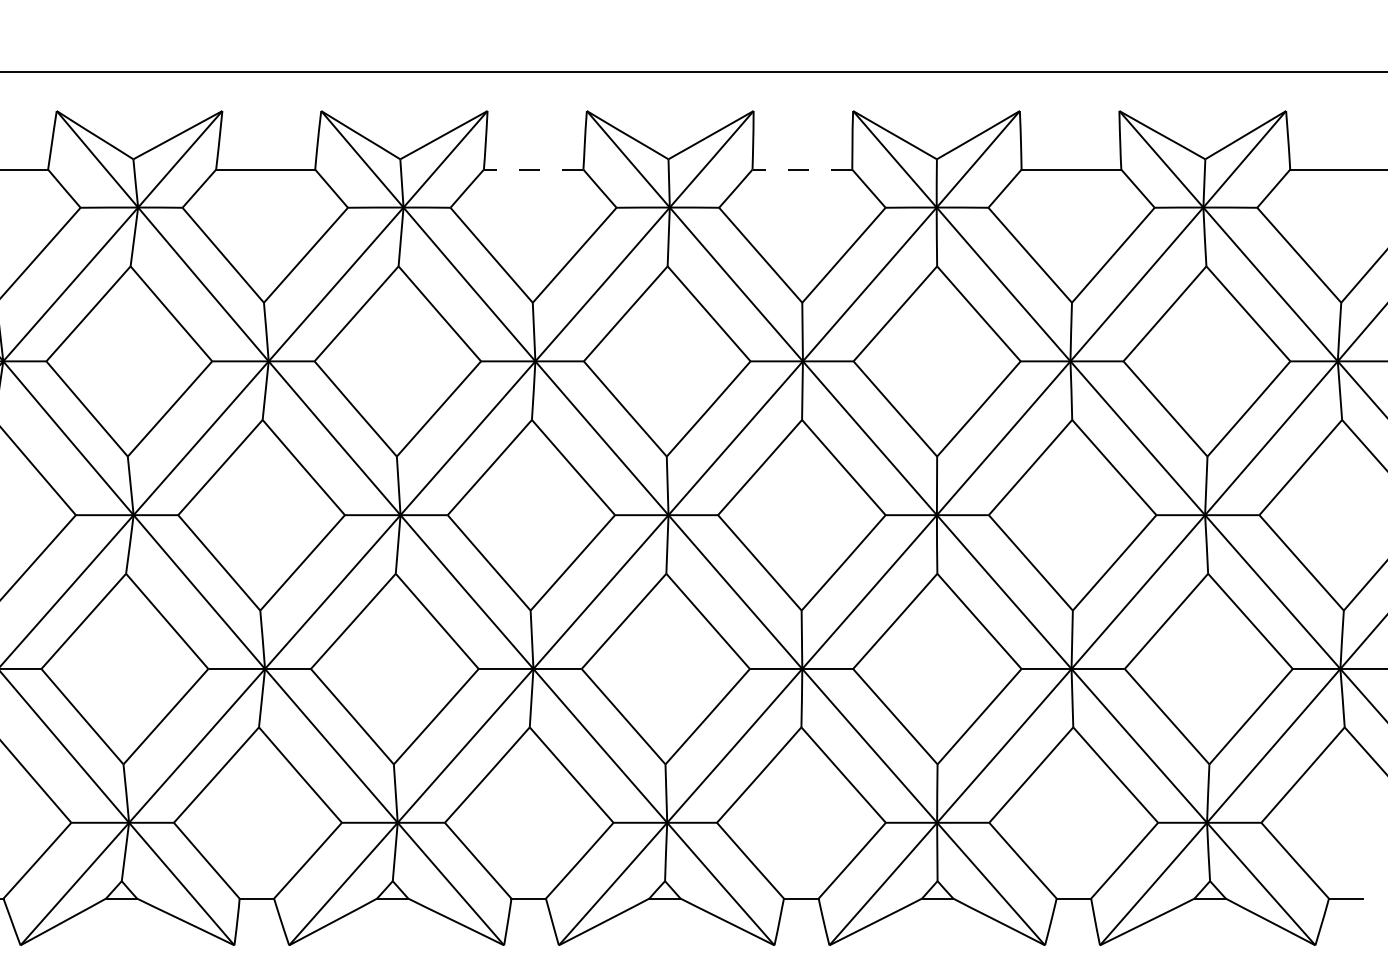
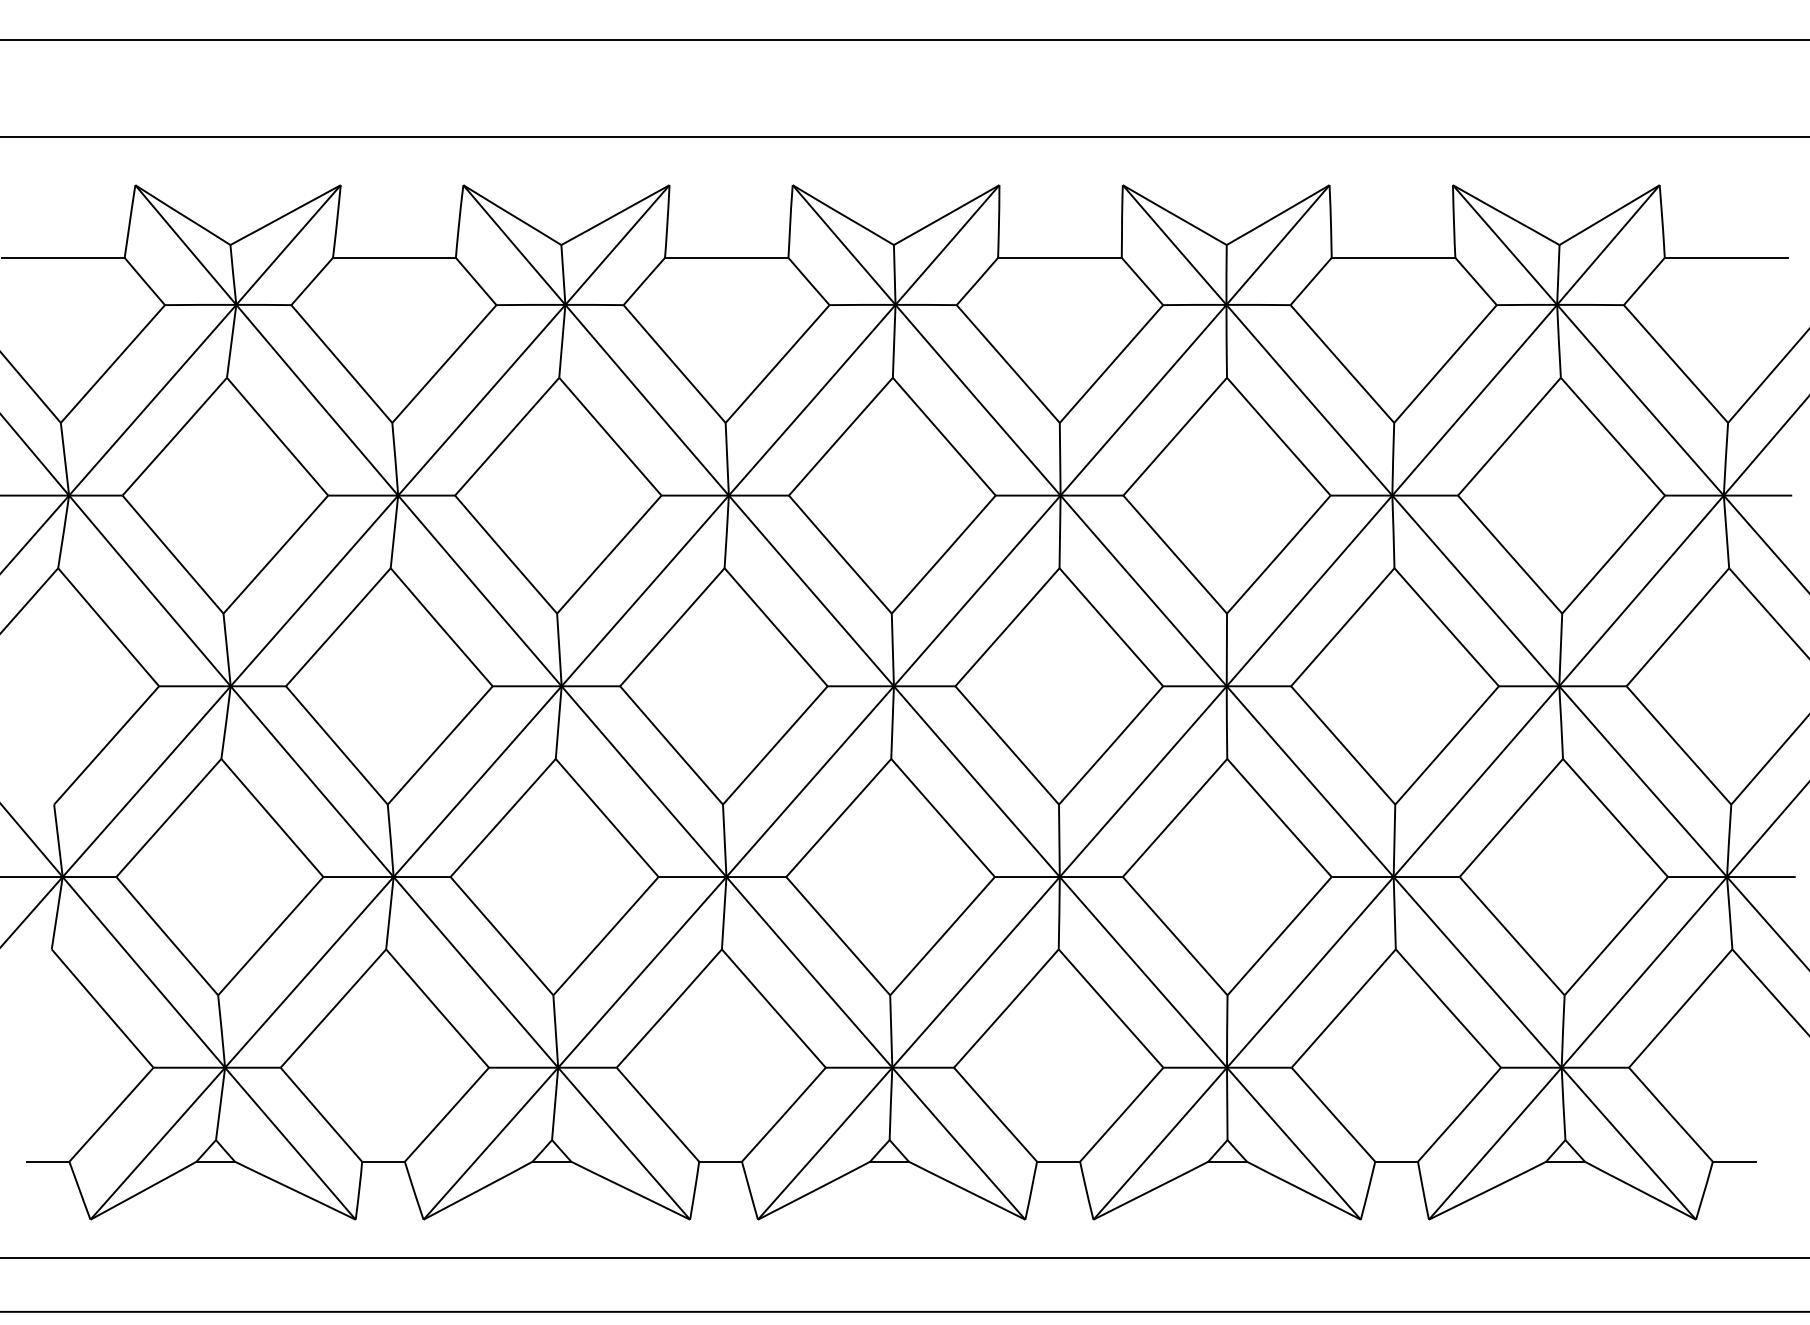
line: (533, 169) -> (726, 257), dashed -> solid
line: (802, 169) -> (1059, 257), dashed -> solid

